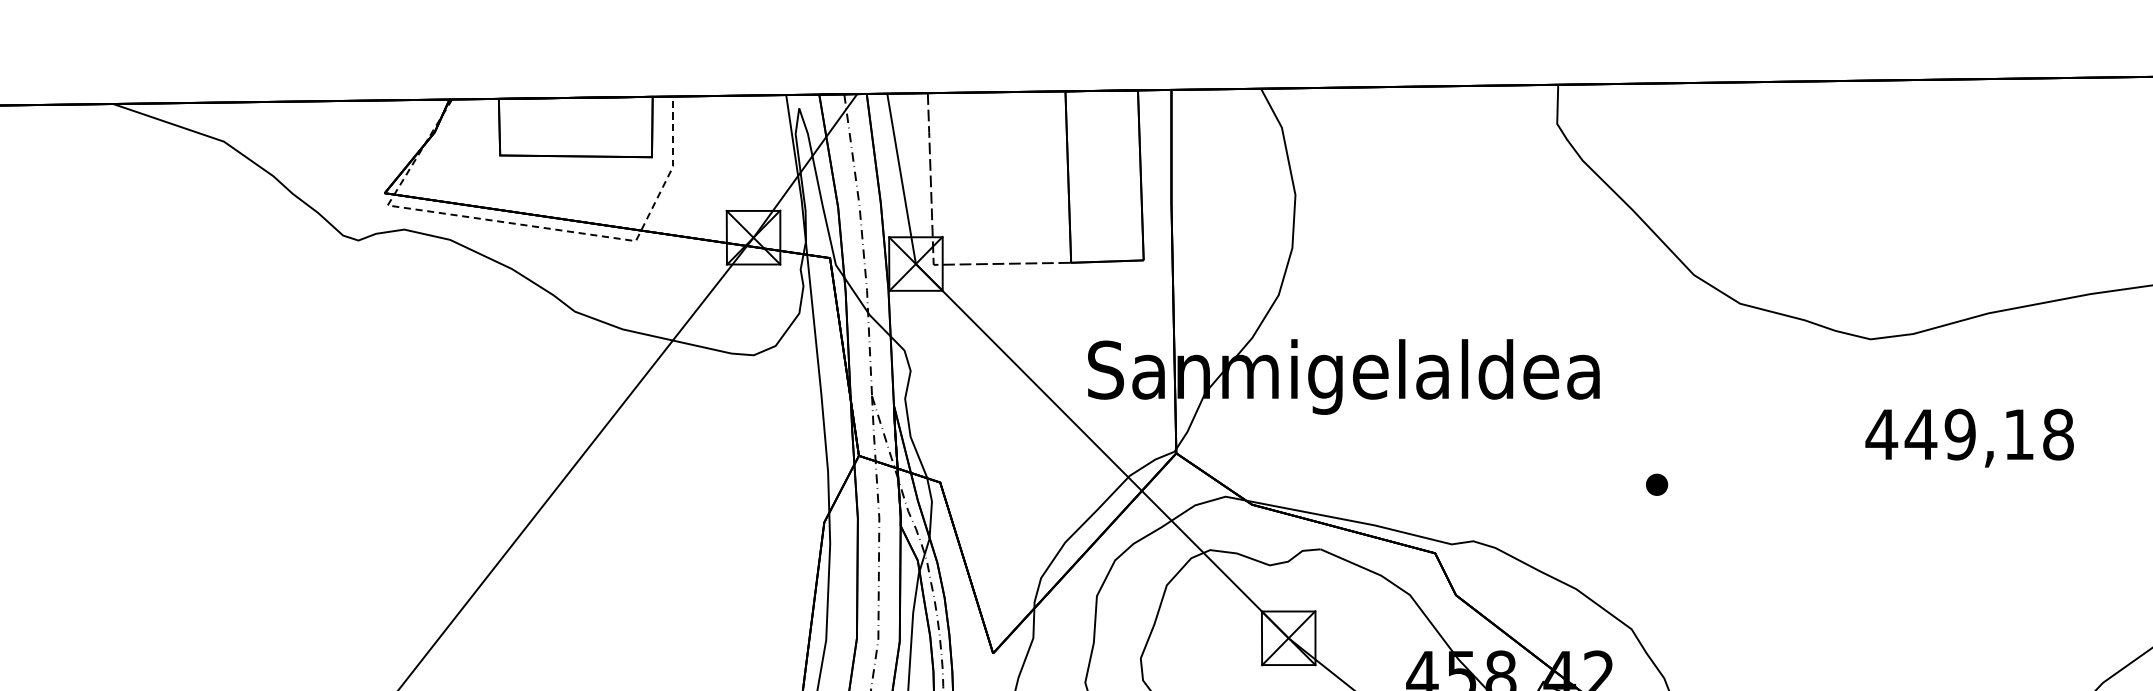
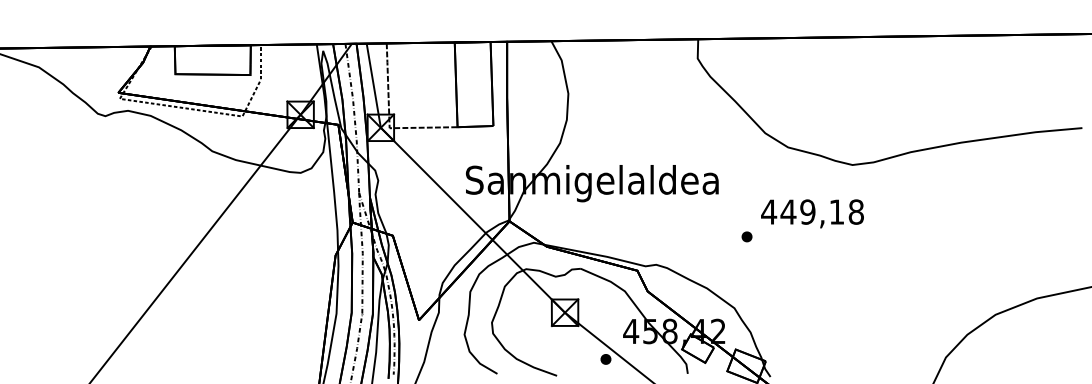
text: (1969, 437) -> (812, 213), moved

